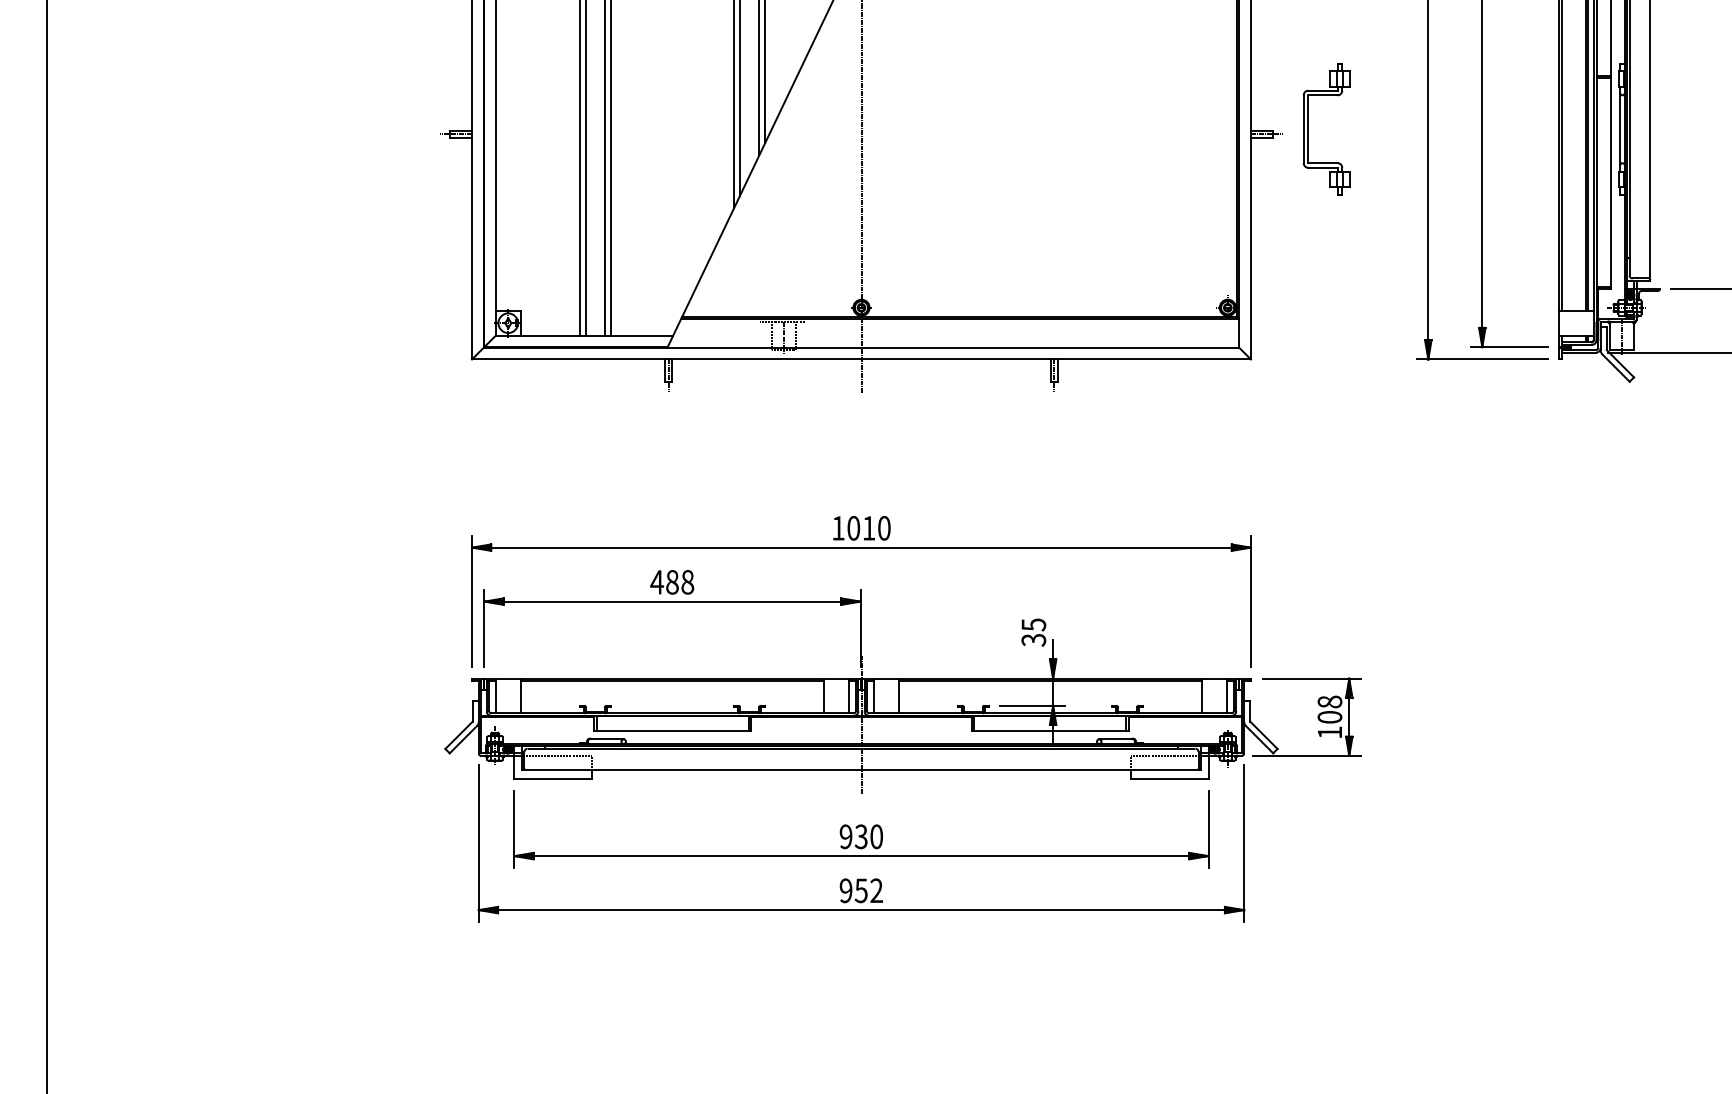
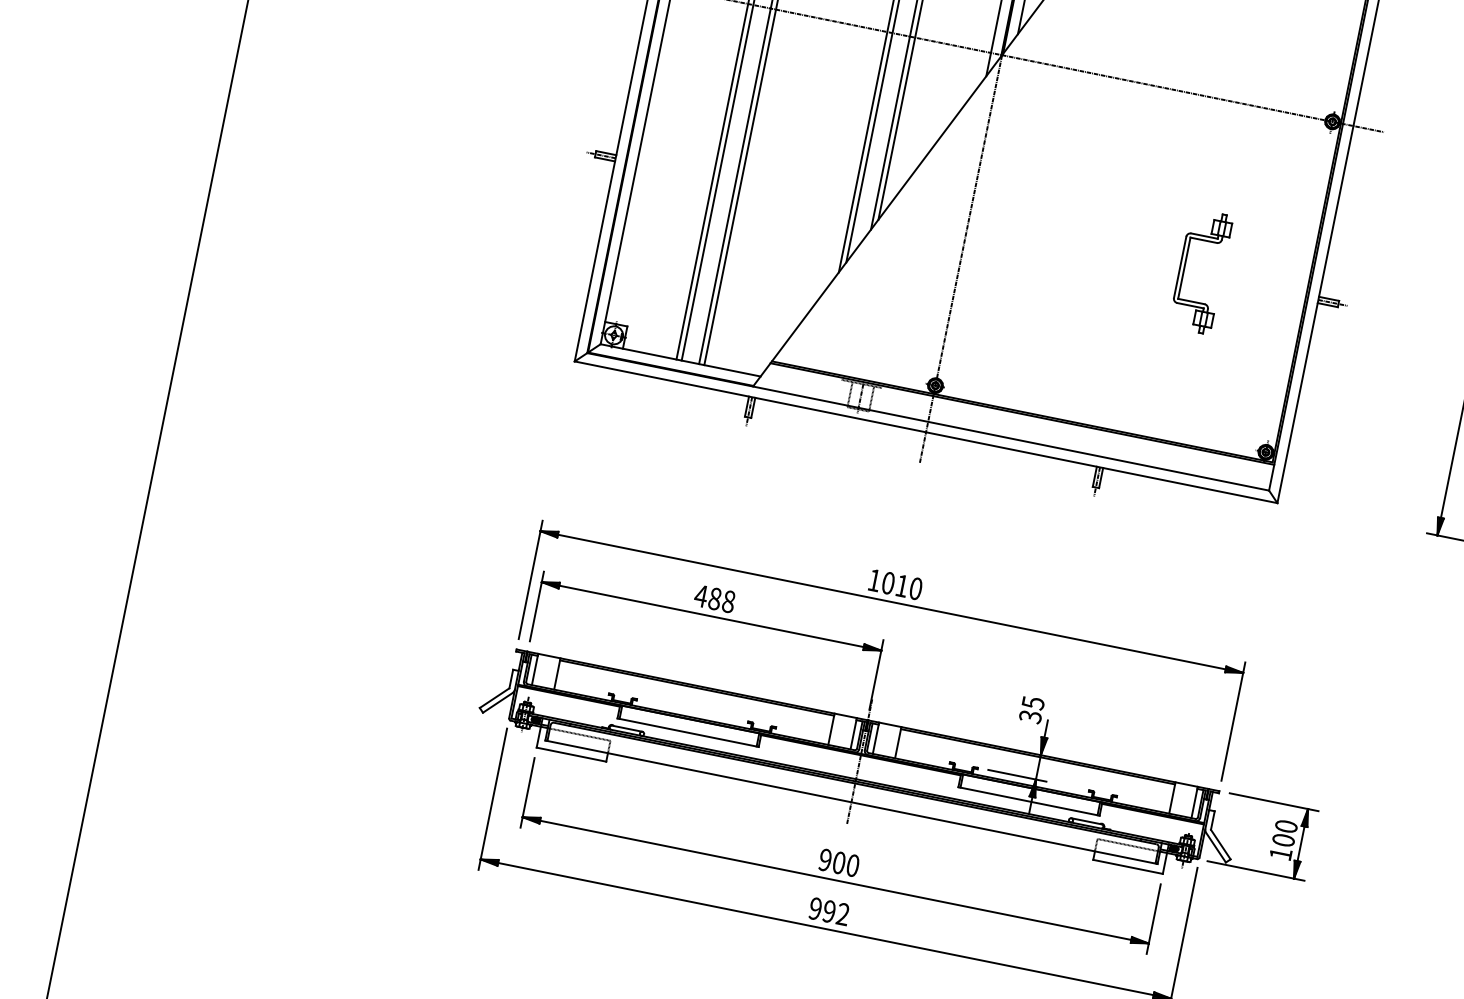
part: (1308, 129) -> (1184, 268), moved
text: (1330, 701) -> (1286, 826), 108 -> 100
text: (861, 836) -> (839, 862), 930 -> 900
text: (860, 890) -> (828, 911), 952 -> 992

